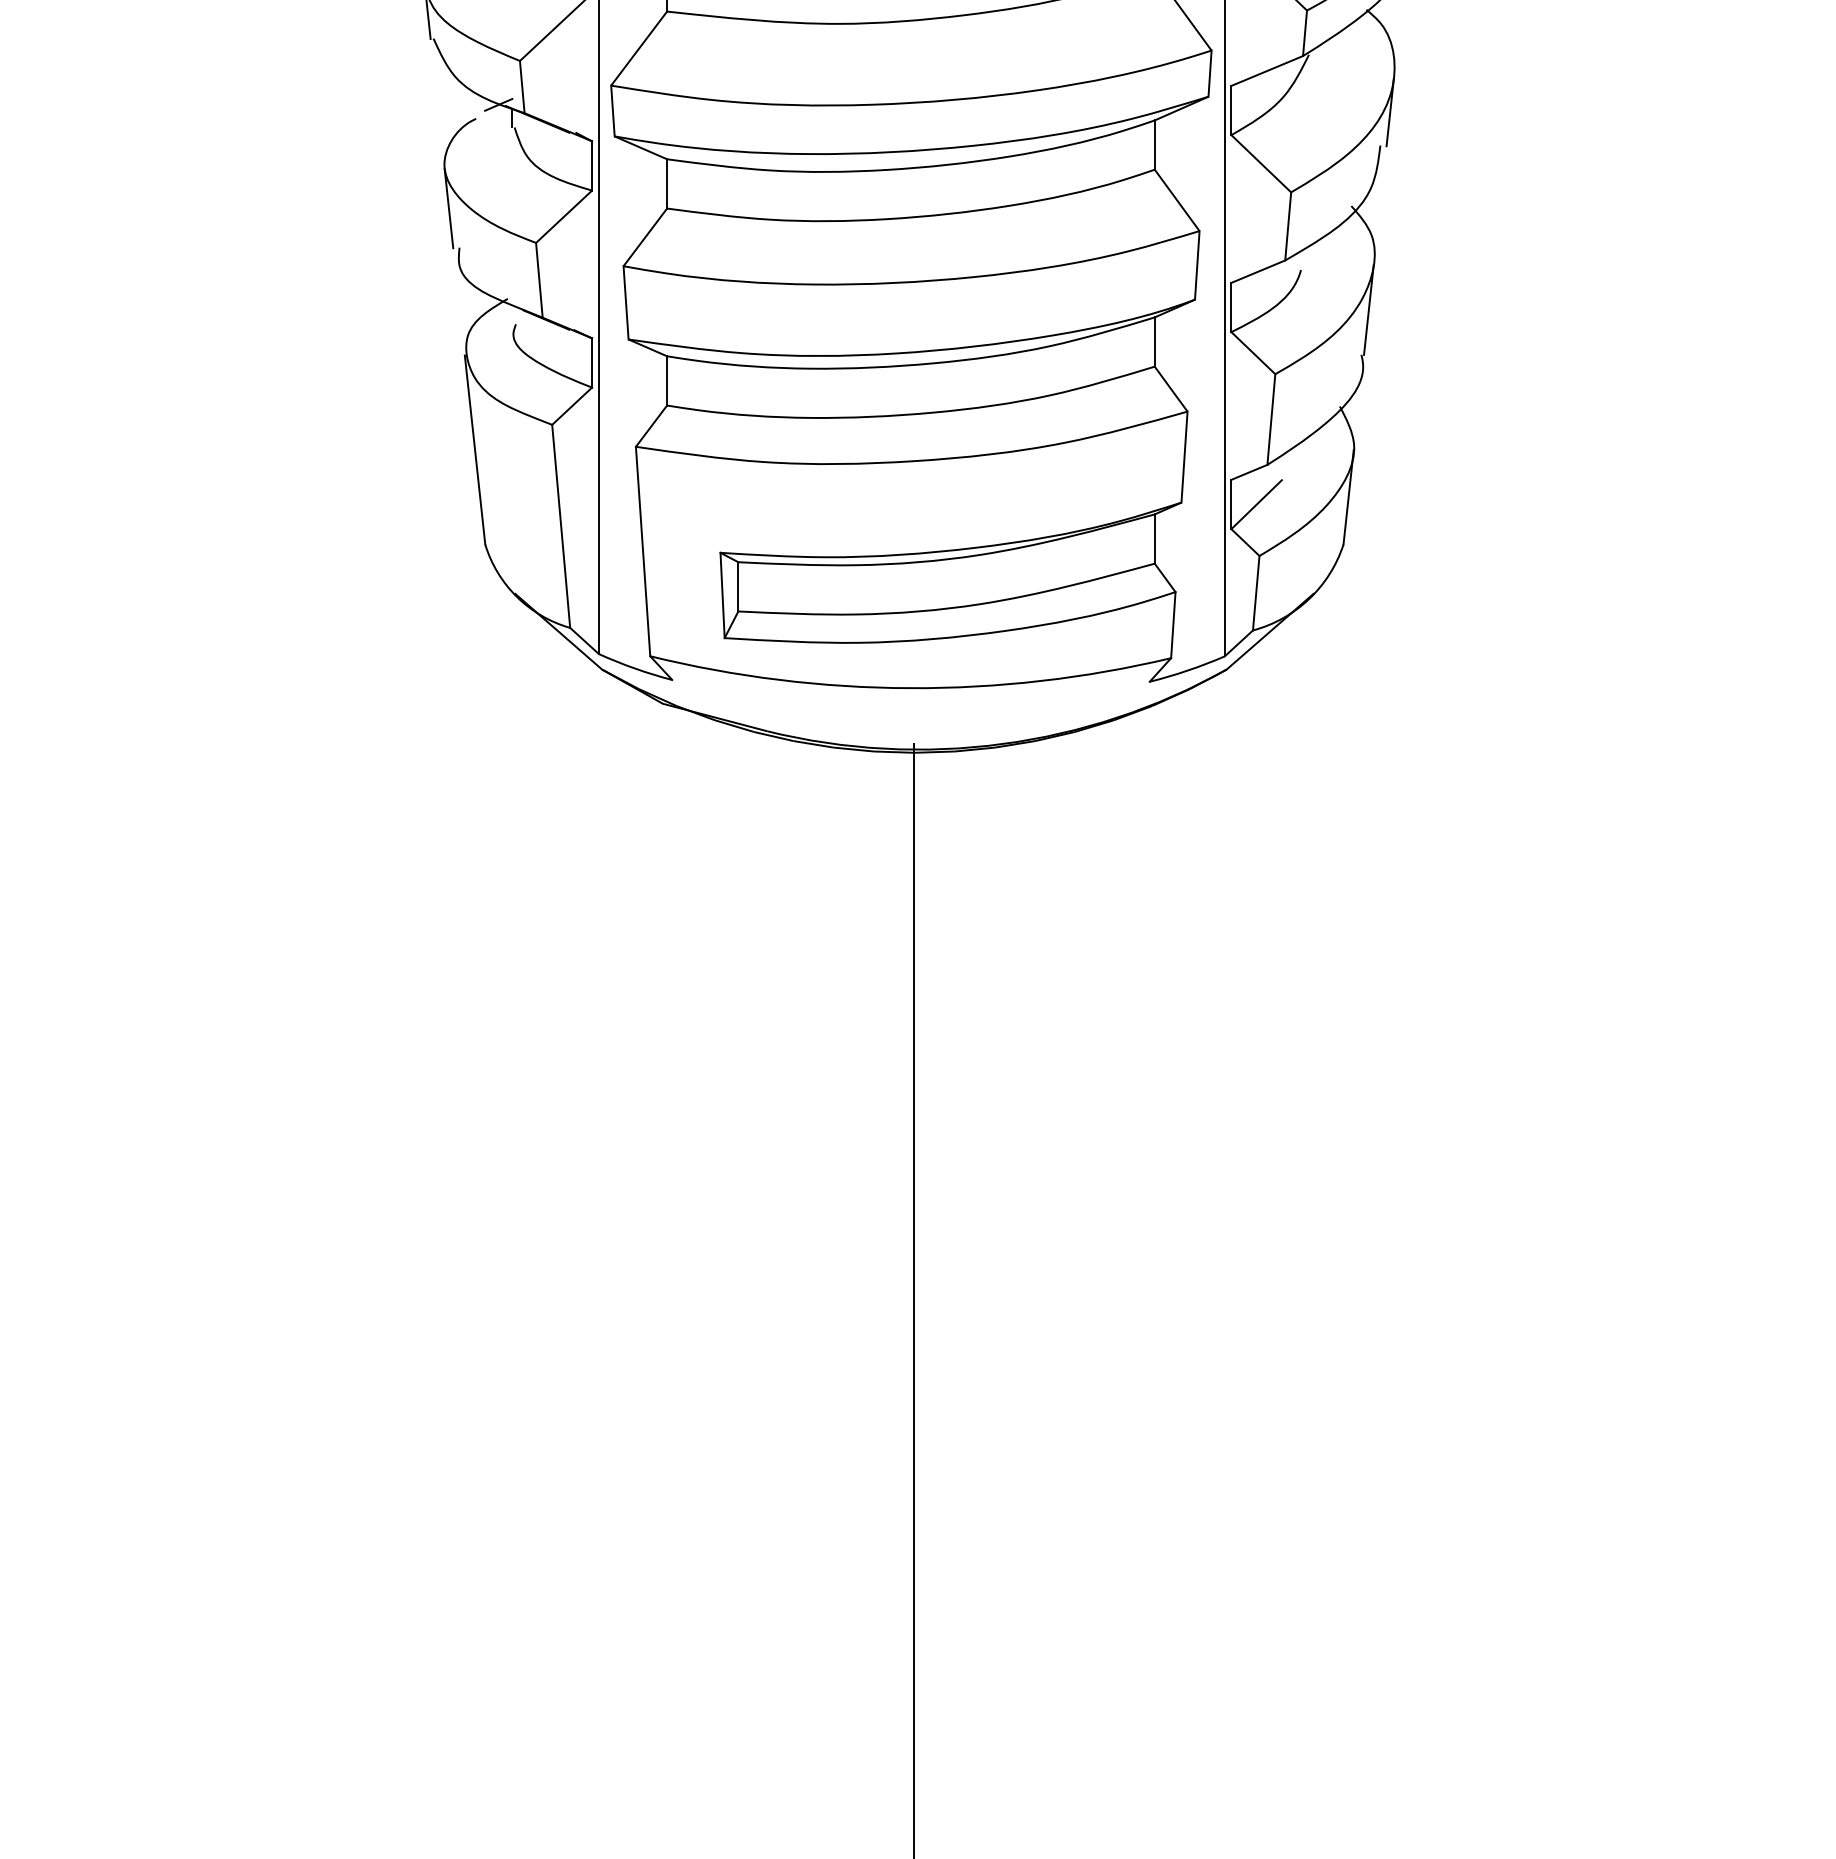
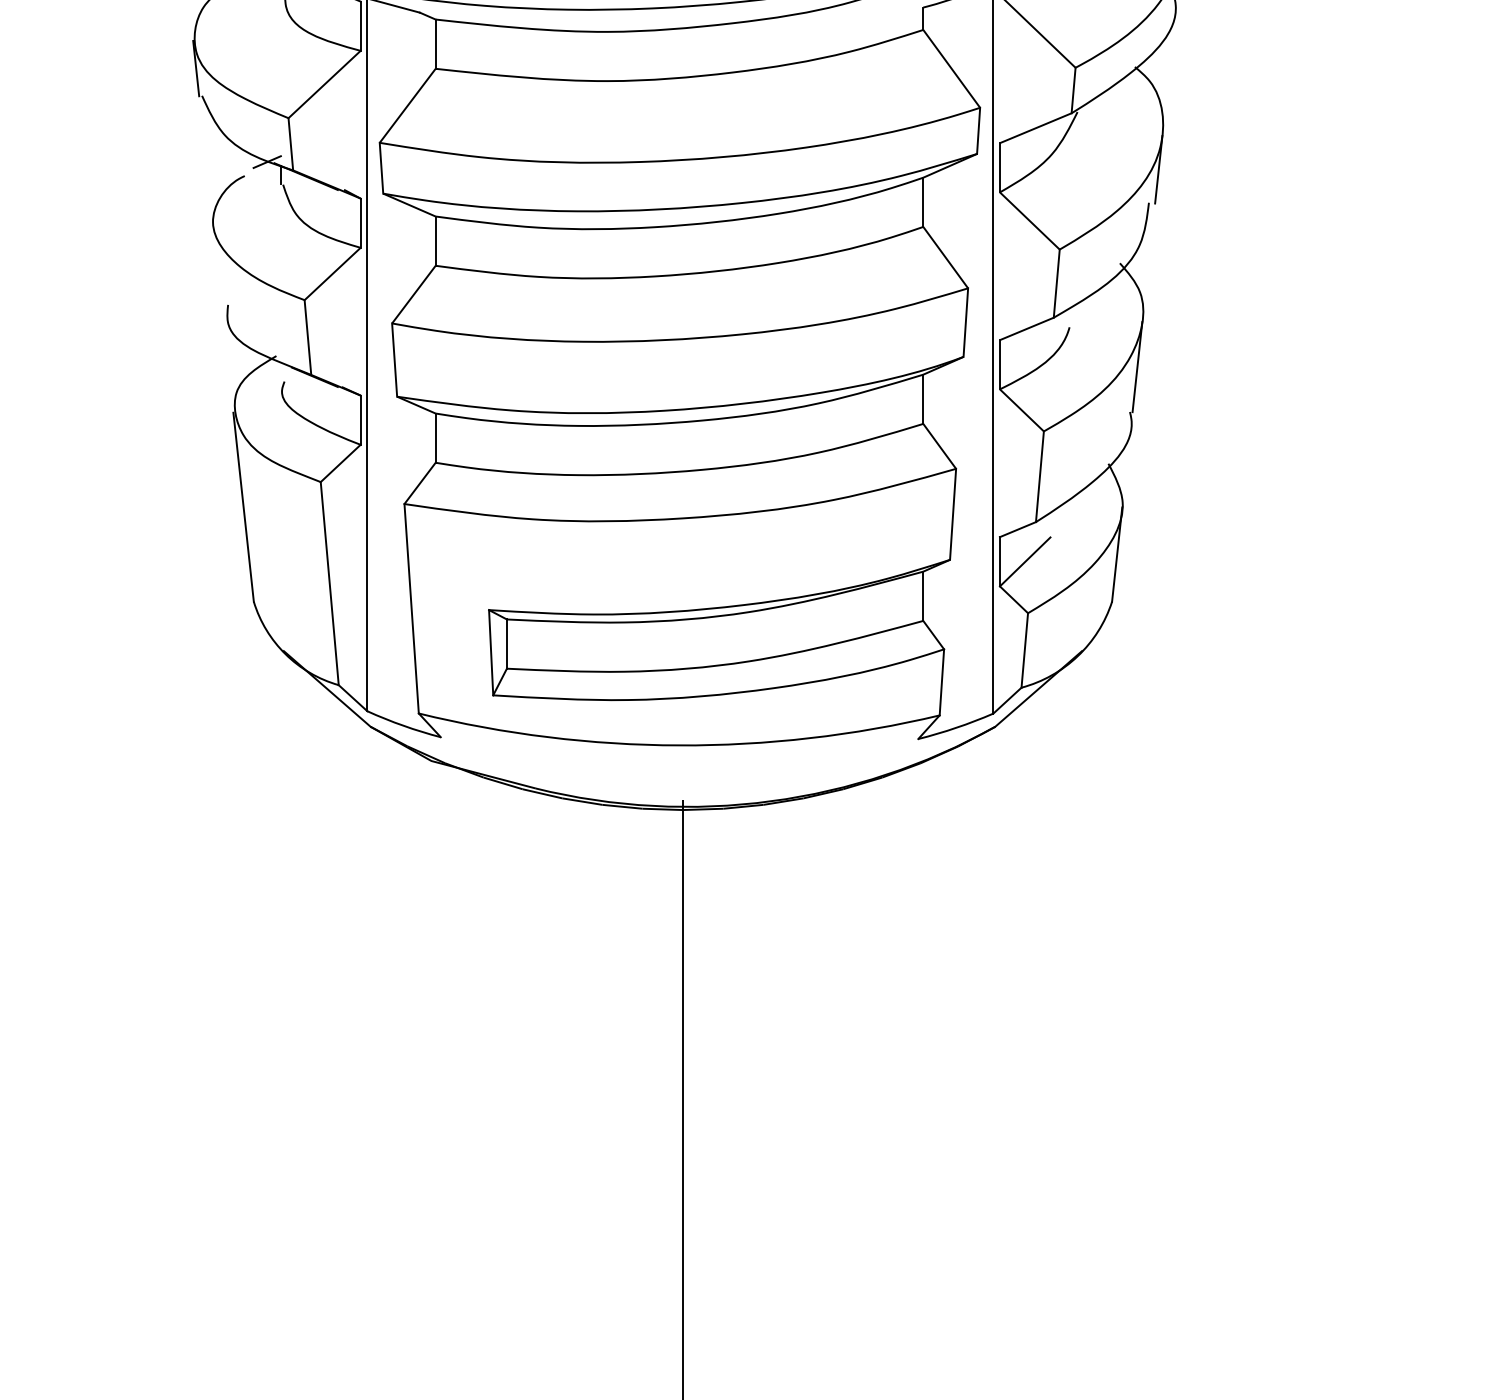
line: (448, 208) -> (217, 265), removed

